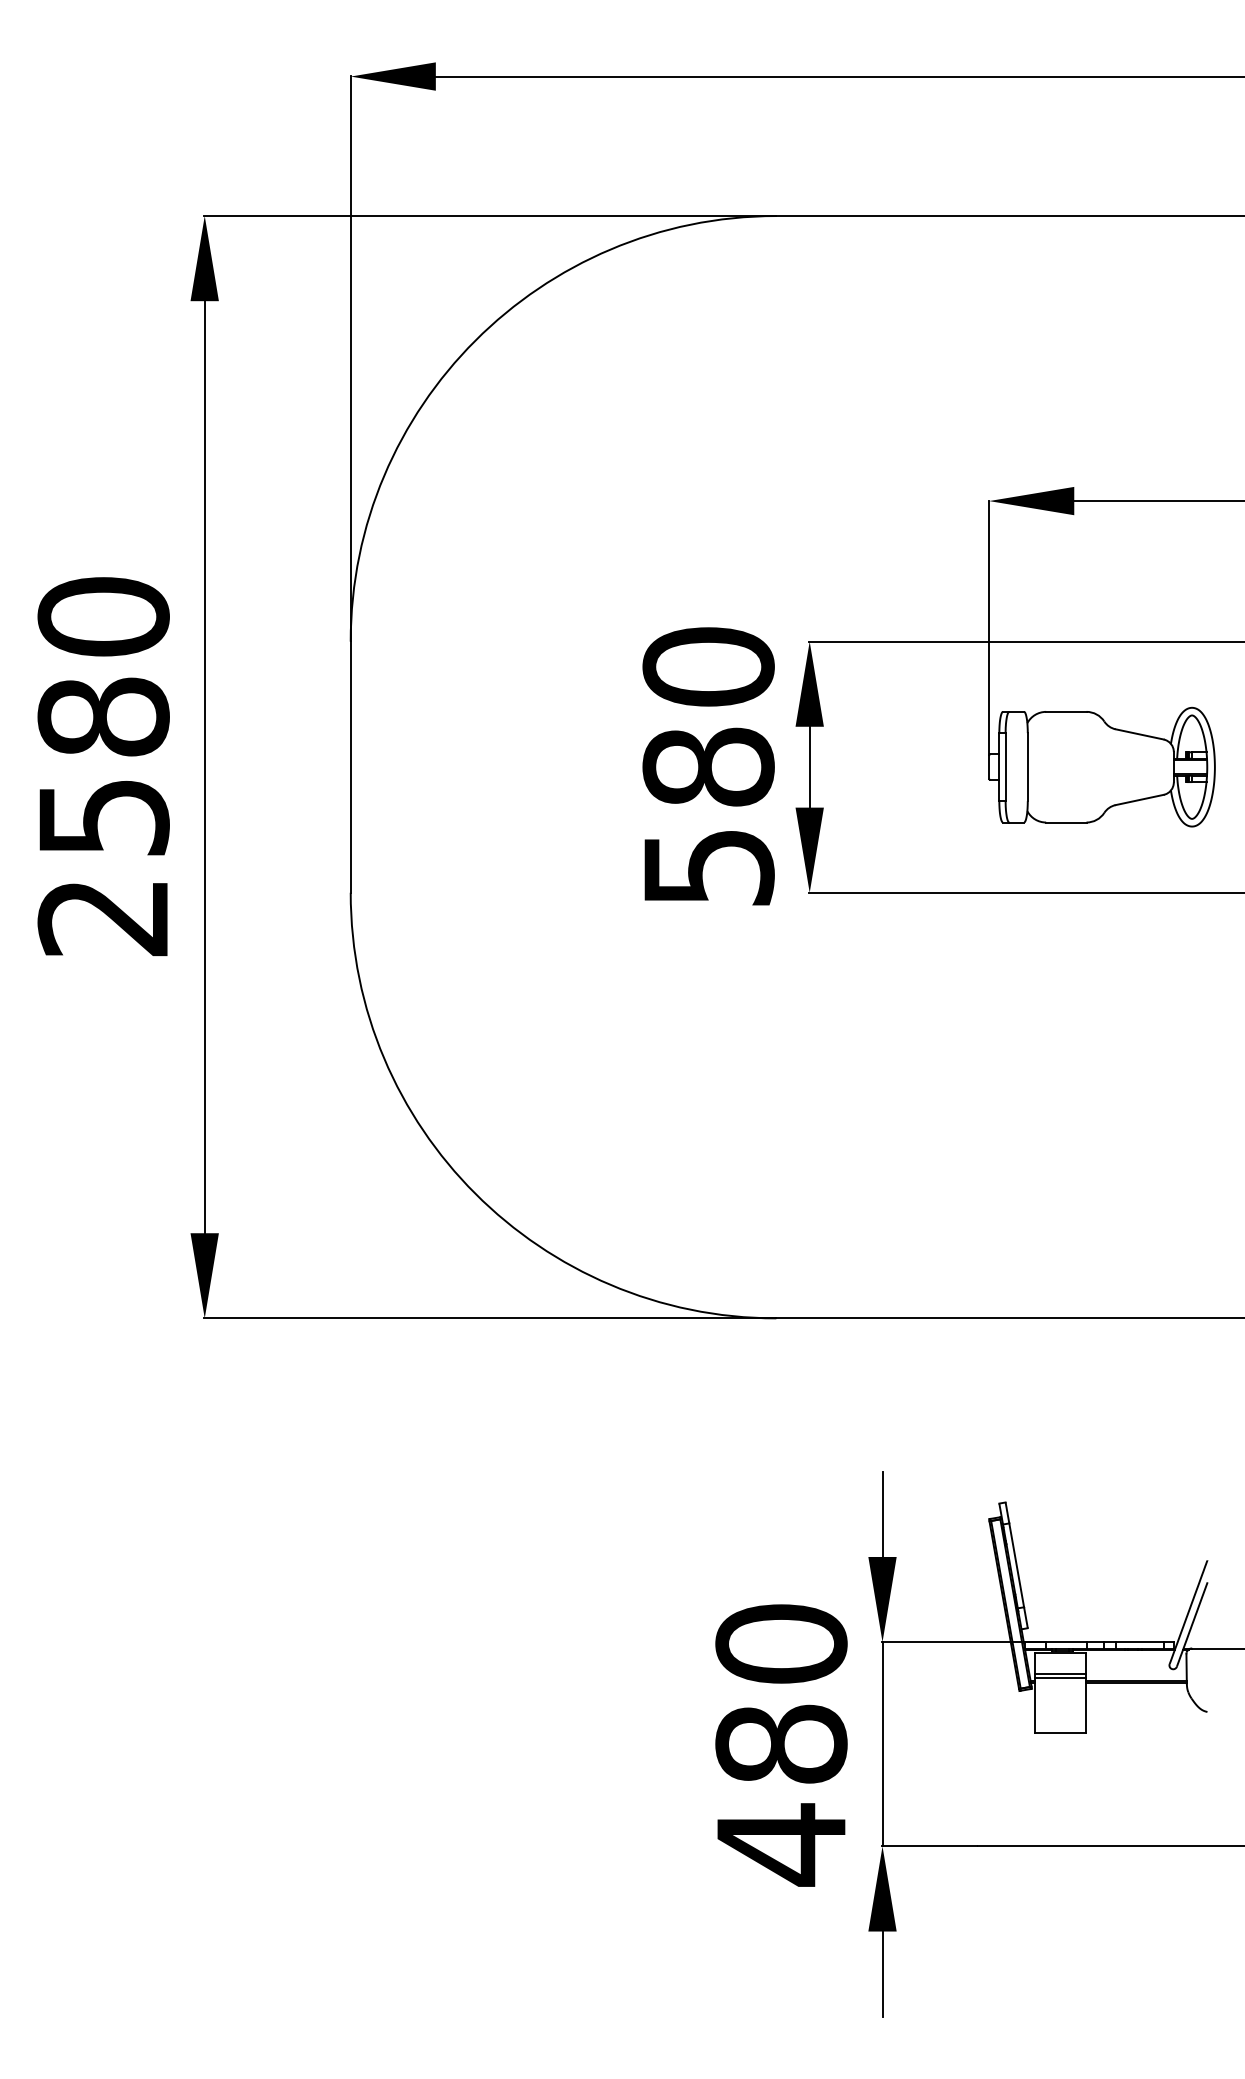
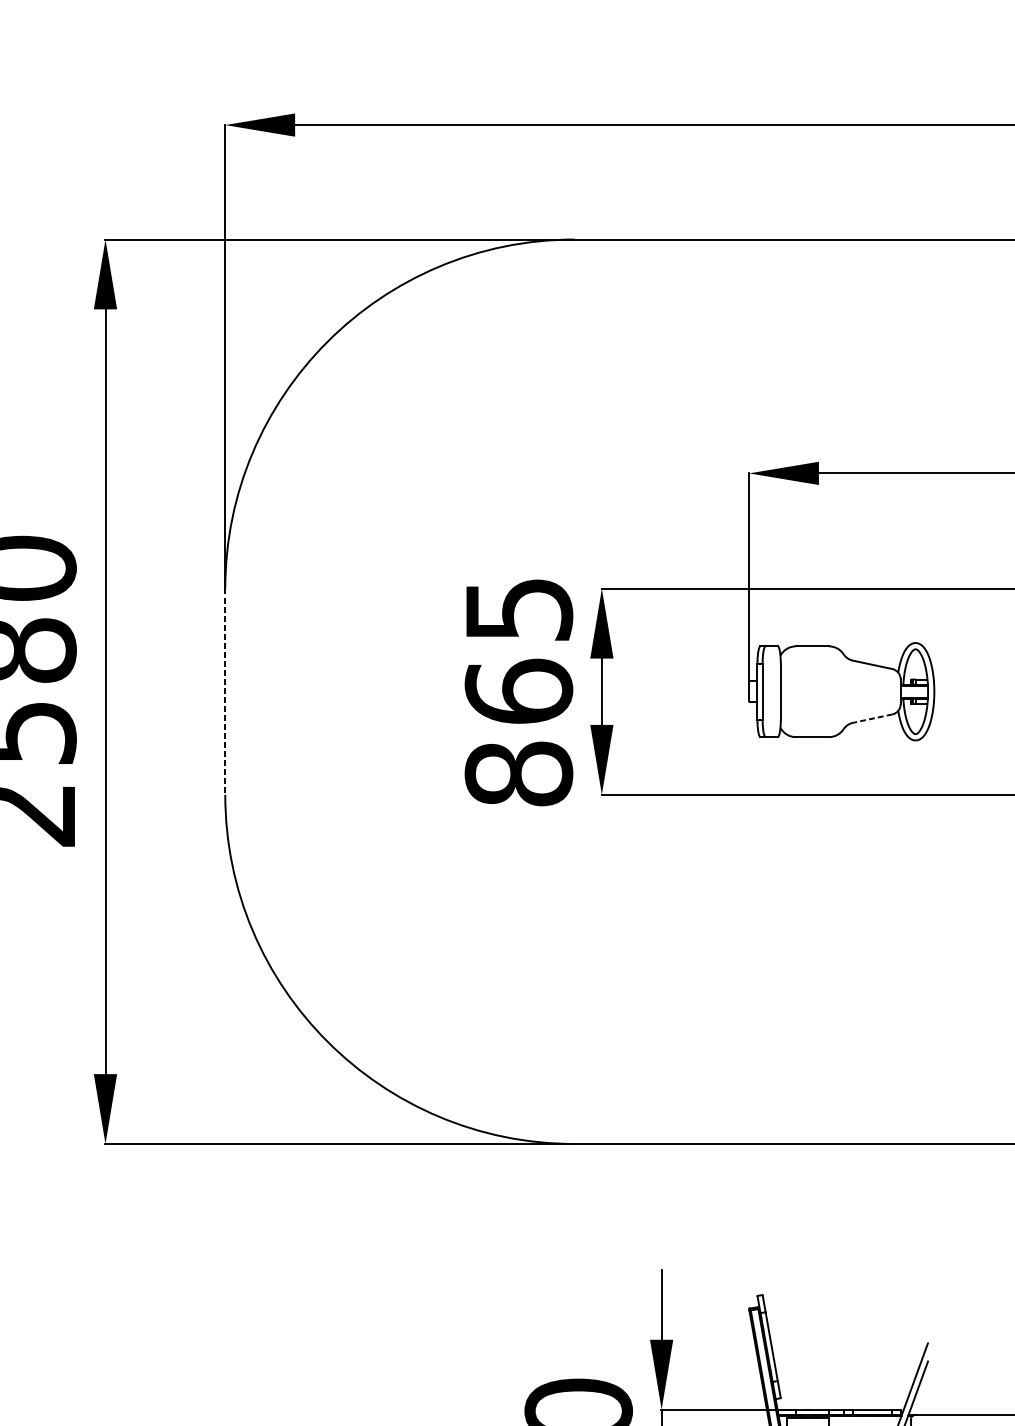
text: (708, 766) -> (518, 691), 580 -> 865
line: (350, 767) -> (225, 692), solid -> dashed
line: (1139, 800) -> (872, 719), solid -> dashed

